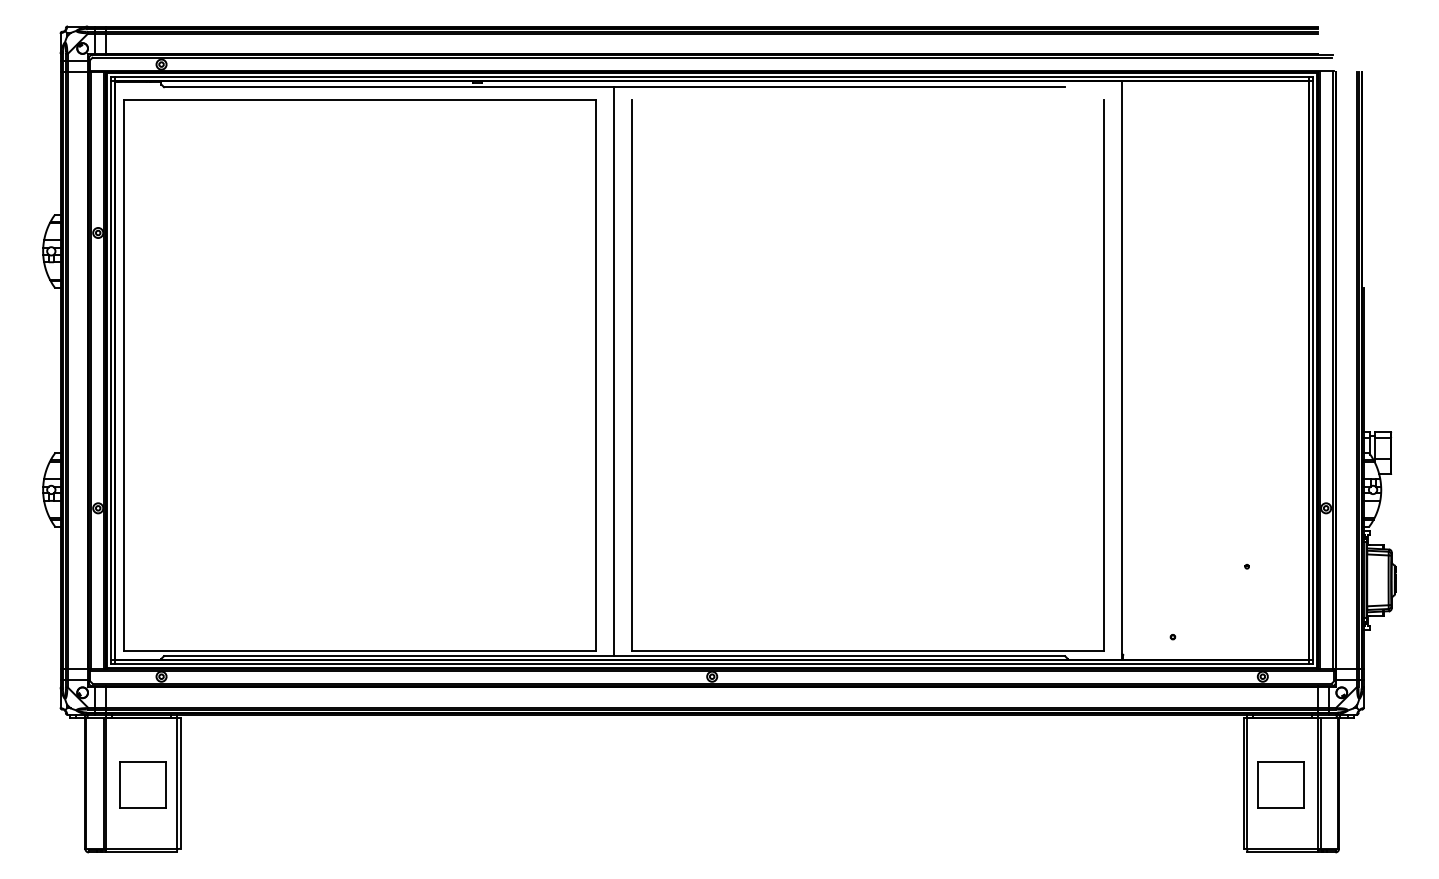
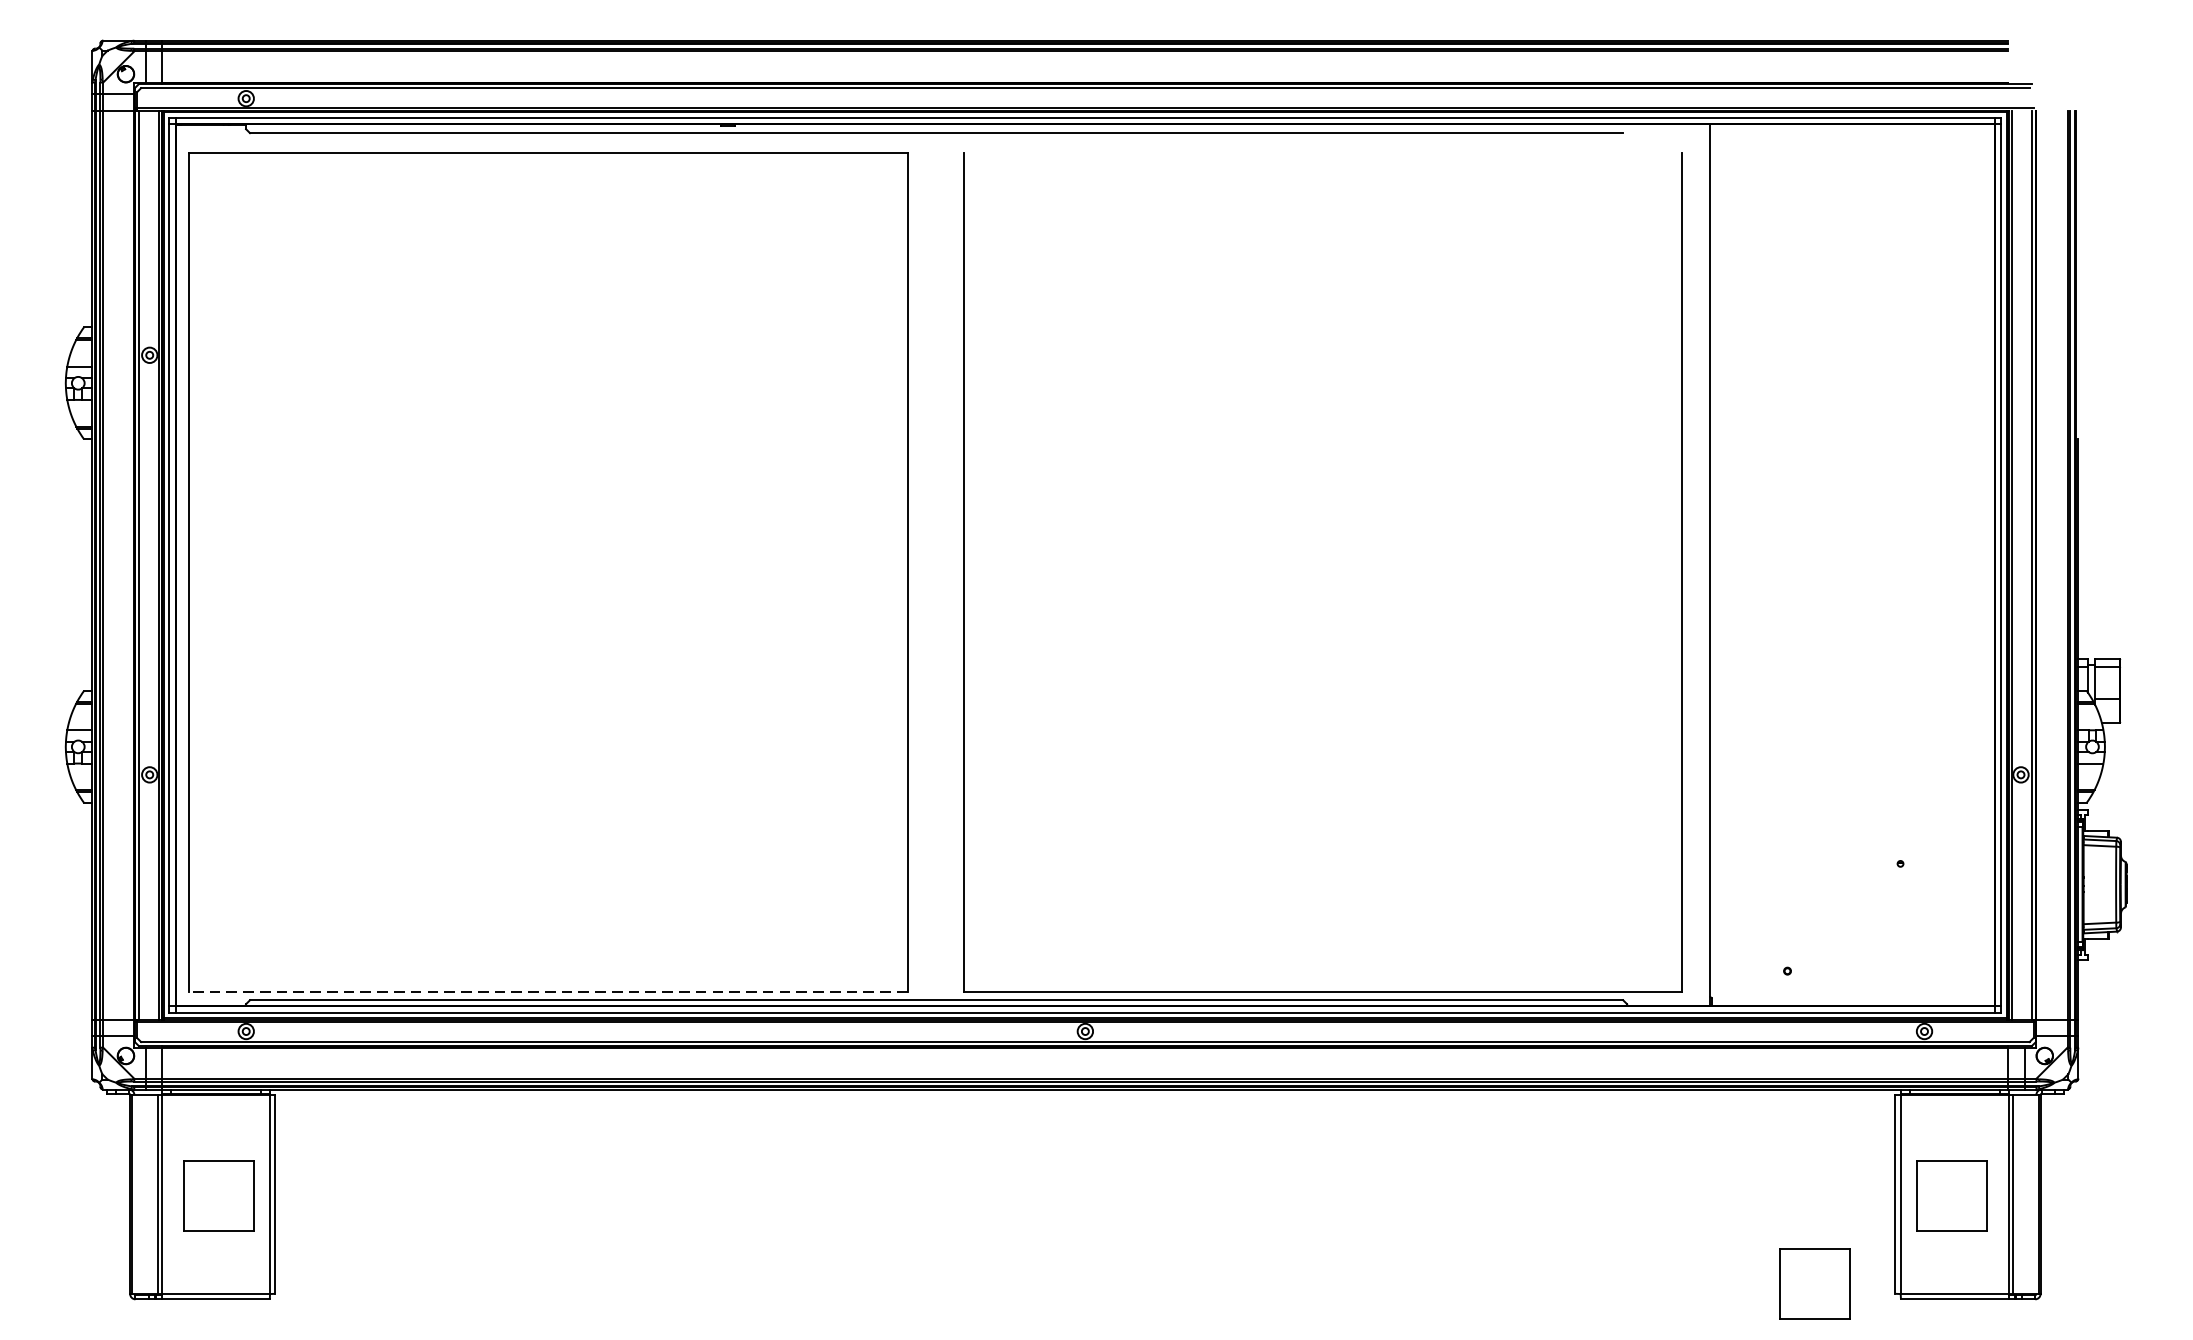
line: (613, 371) -> (934, 566), removed
line: (359, 650) -> (547, 991), solid -> dashed
part: (1190, 842) -> (1814, 1284), added

